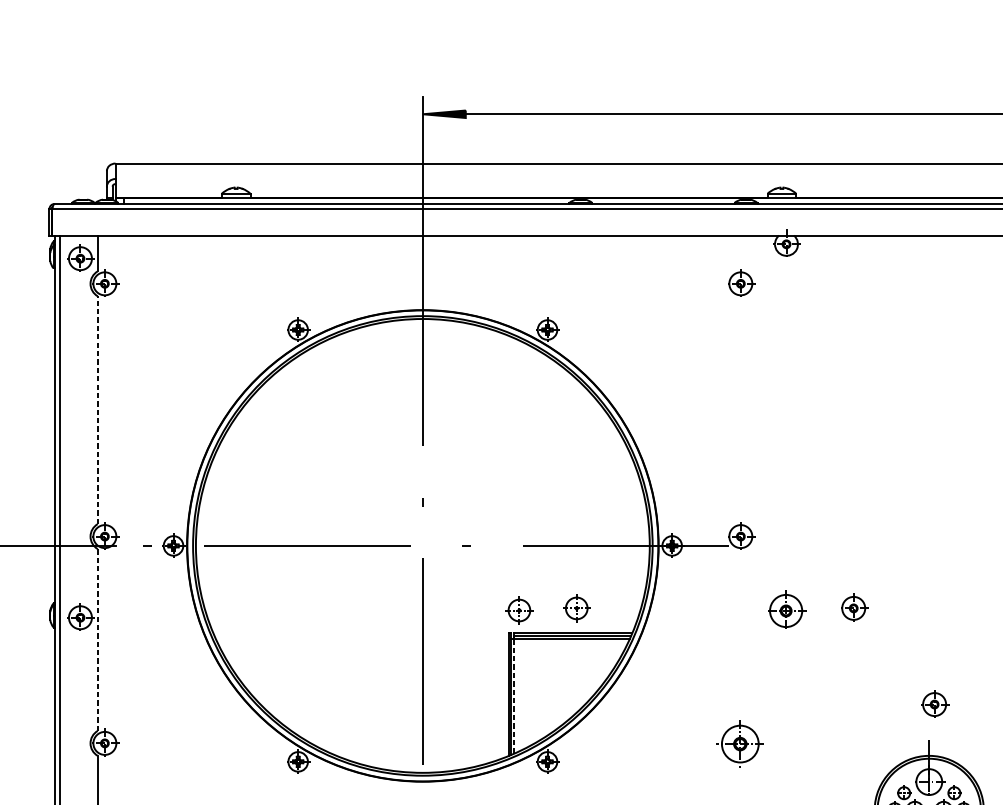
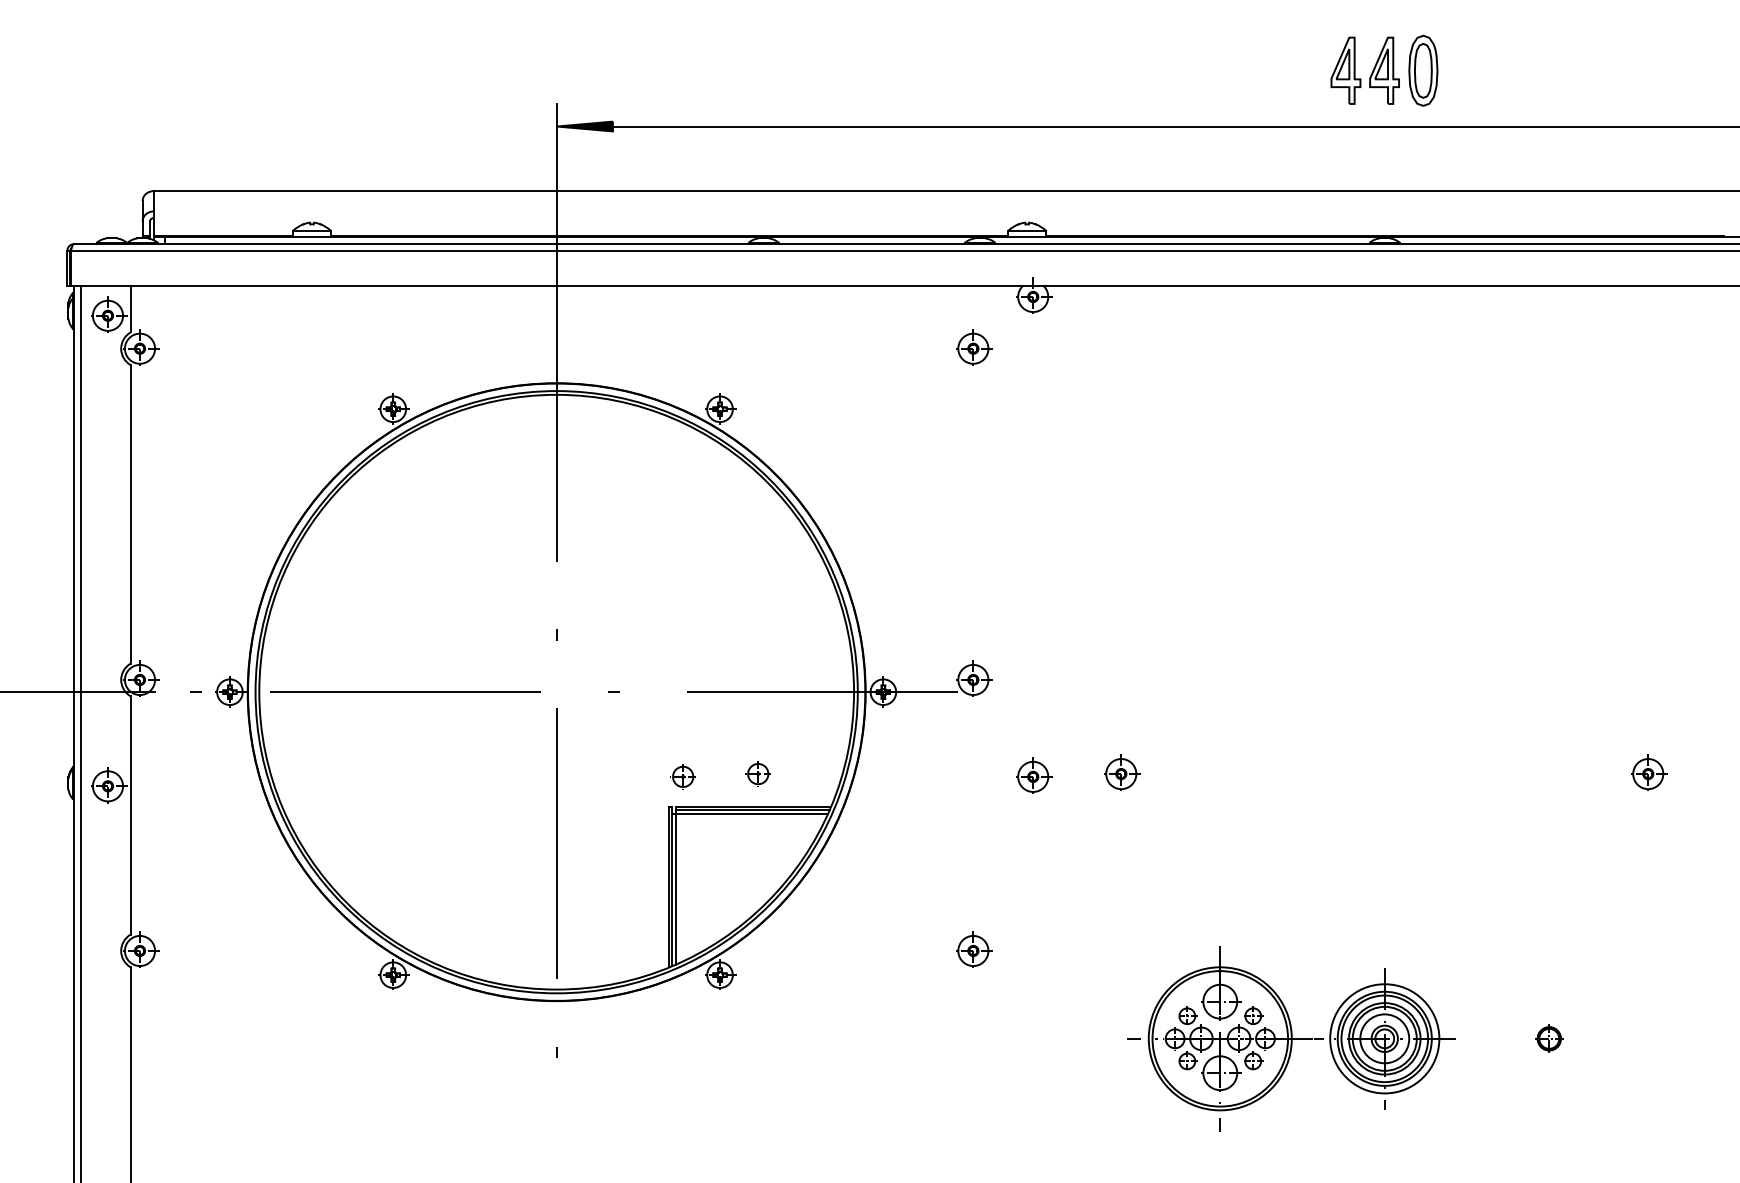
line: (97, 409) -> (130, 513), dashed -> solid
part: (576, 607) -> (757, 773), size x0.71
part: (787, 609) -> (1034, 775), size x0.71
part: (518, 610) -> (682, 776), size x0.71
line: (97, 639) -> (130, 814), dashed -> solid
line: (514, 695) -> (676, 888), dashed -> solid
part: (935, 703) -> (1228, 898), removed
part: (741, 742) -> (974, 949), size x0.62

